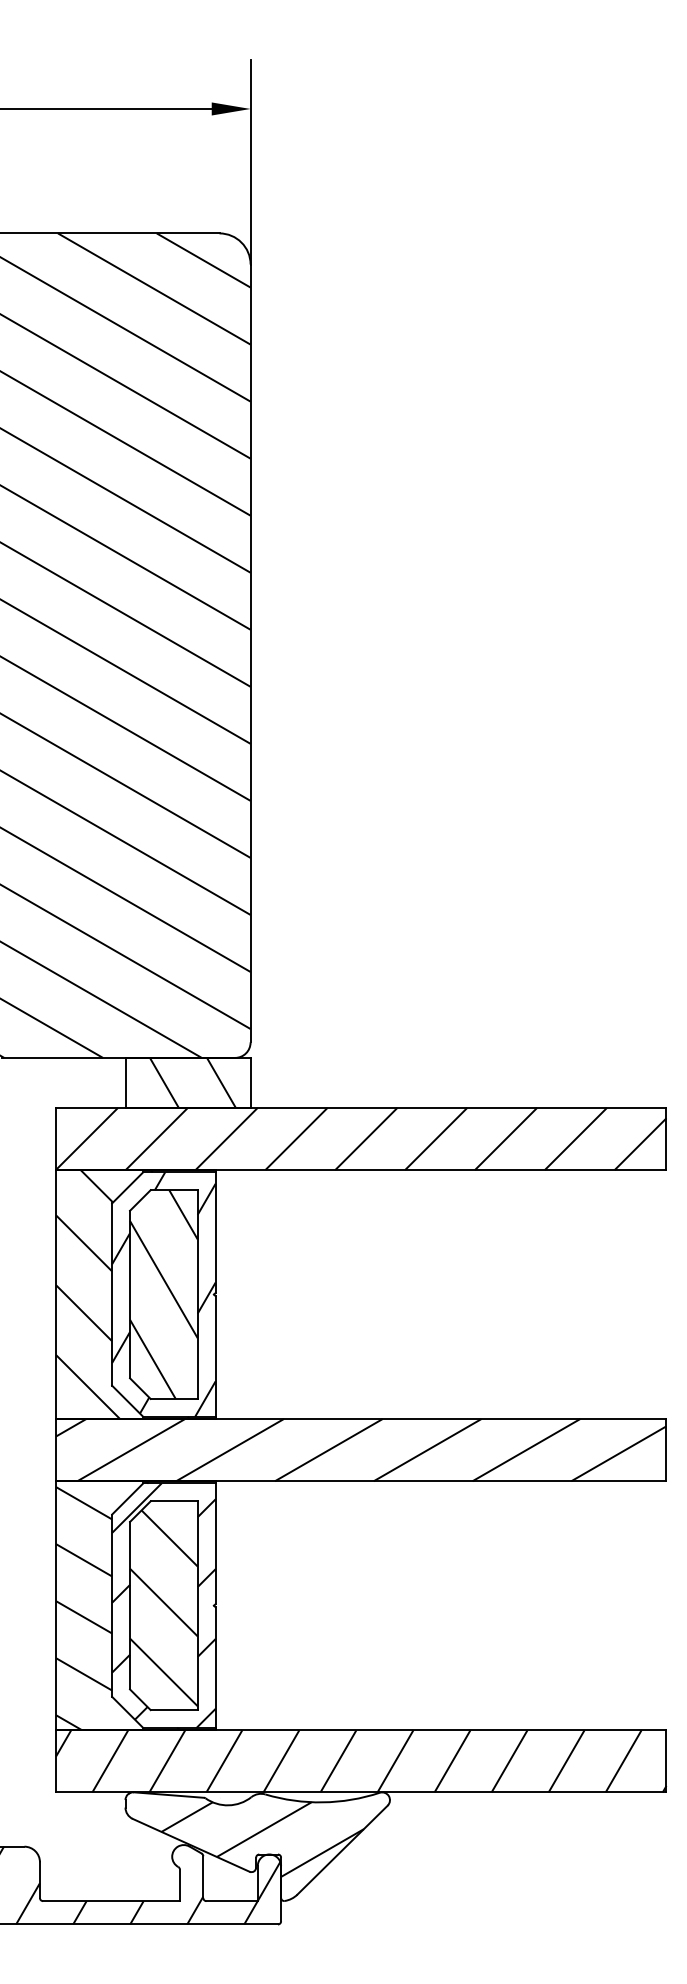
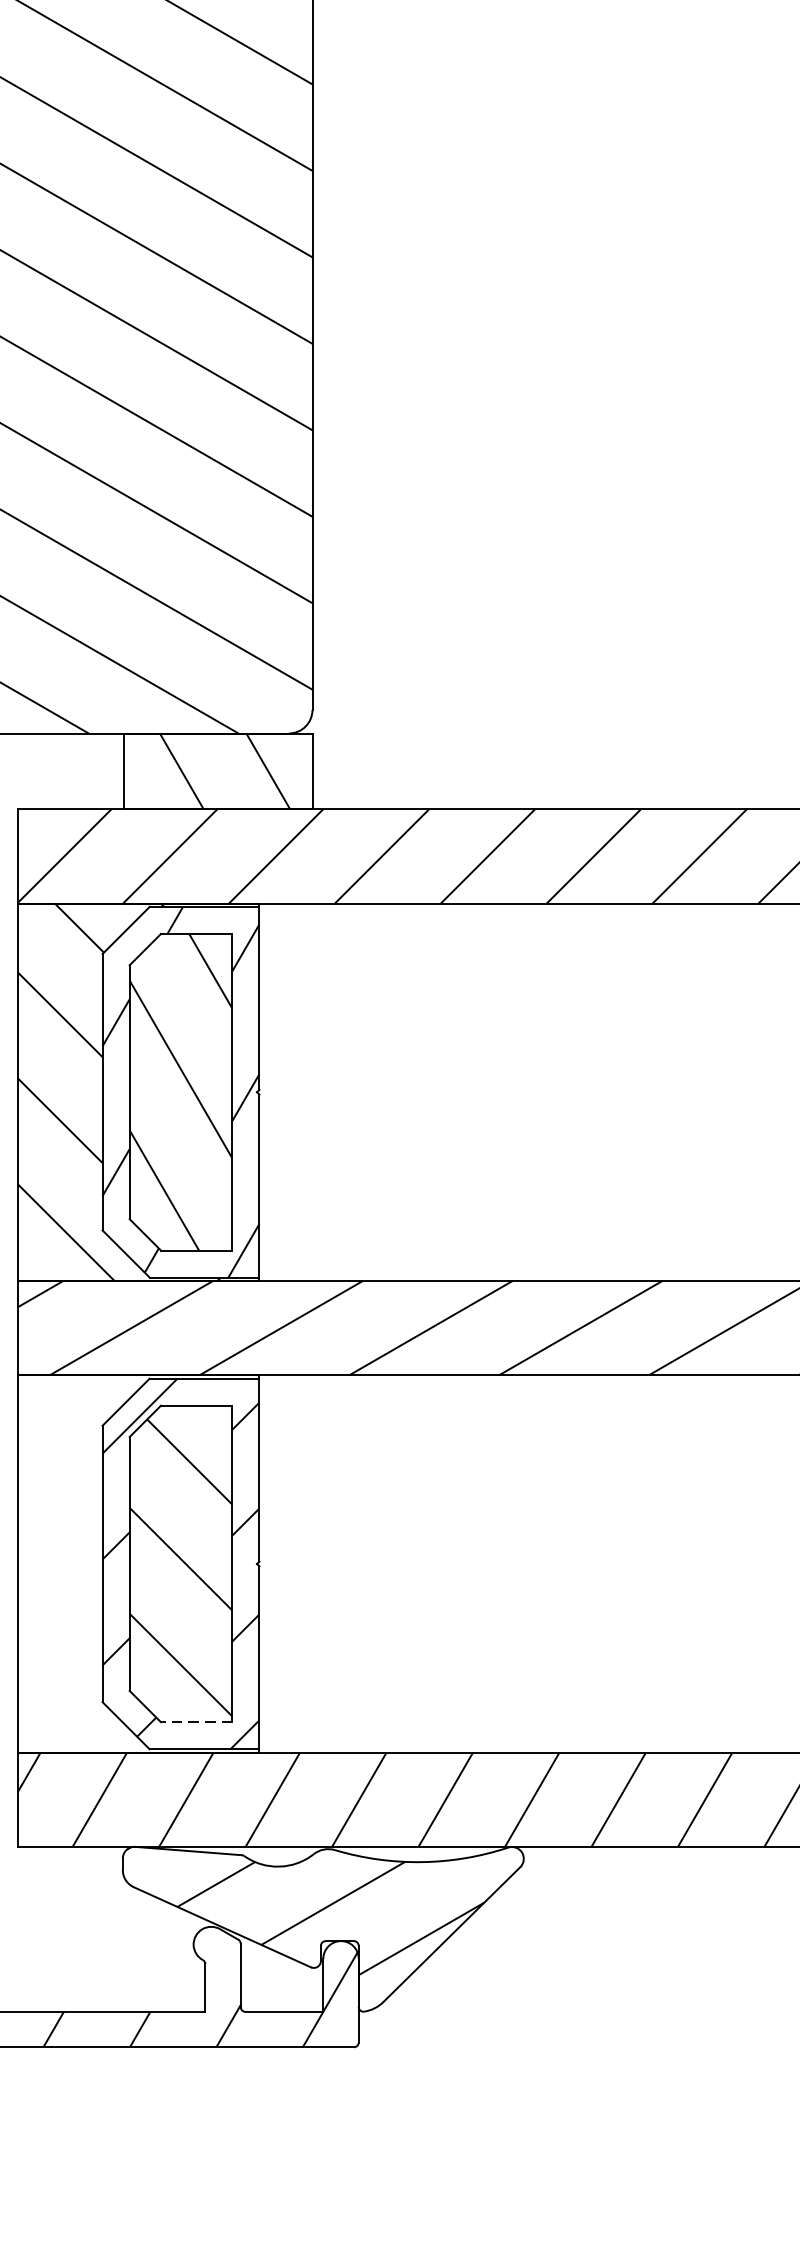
hatch: (118, 1605) -> (112, 1563), removed
line: (174, 1710) -> (197, 1722), solid -> dashed

